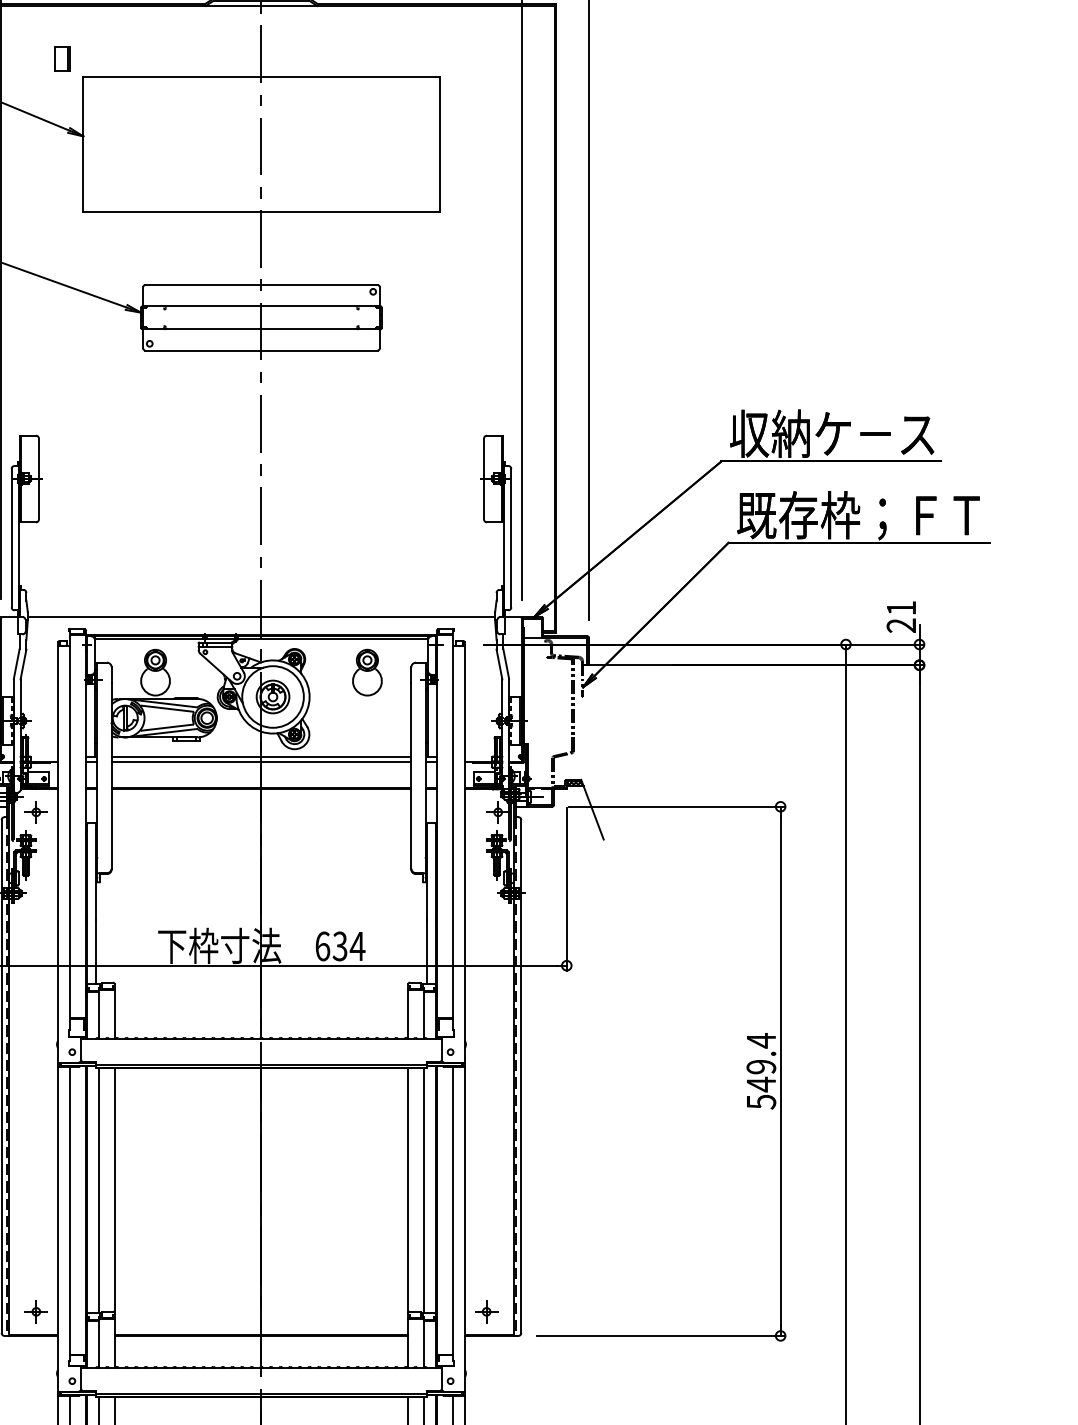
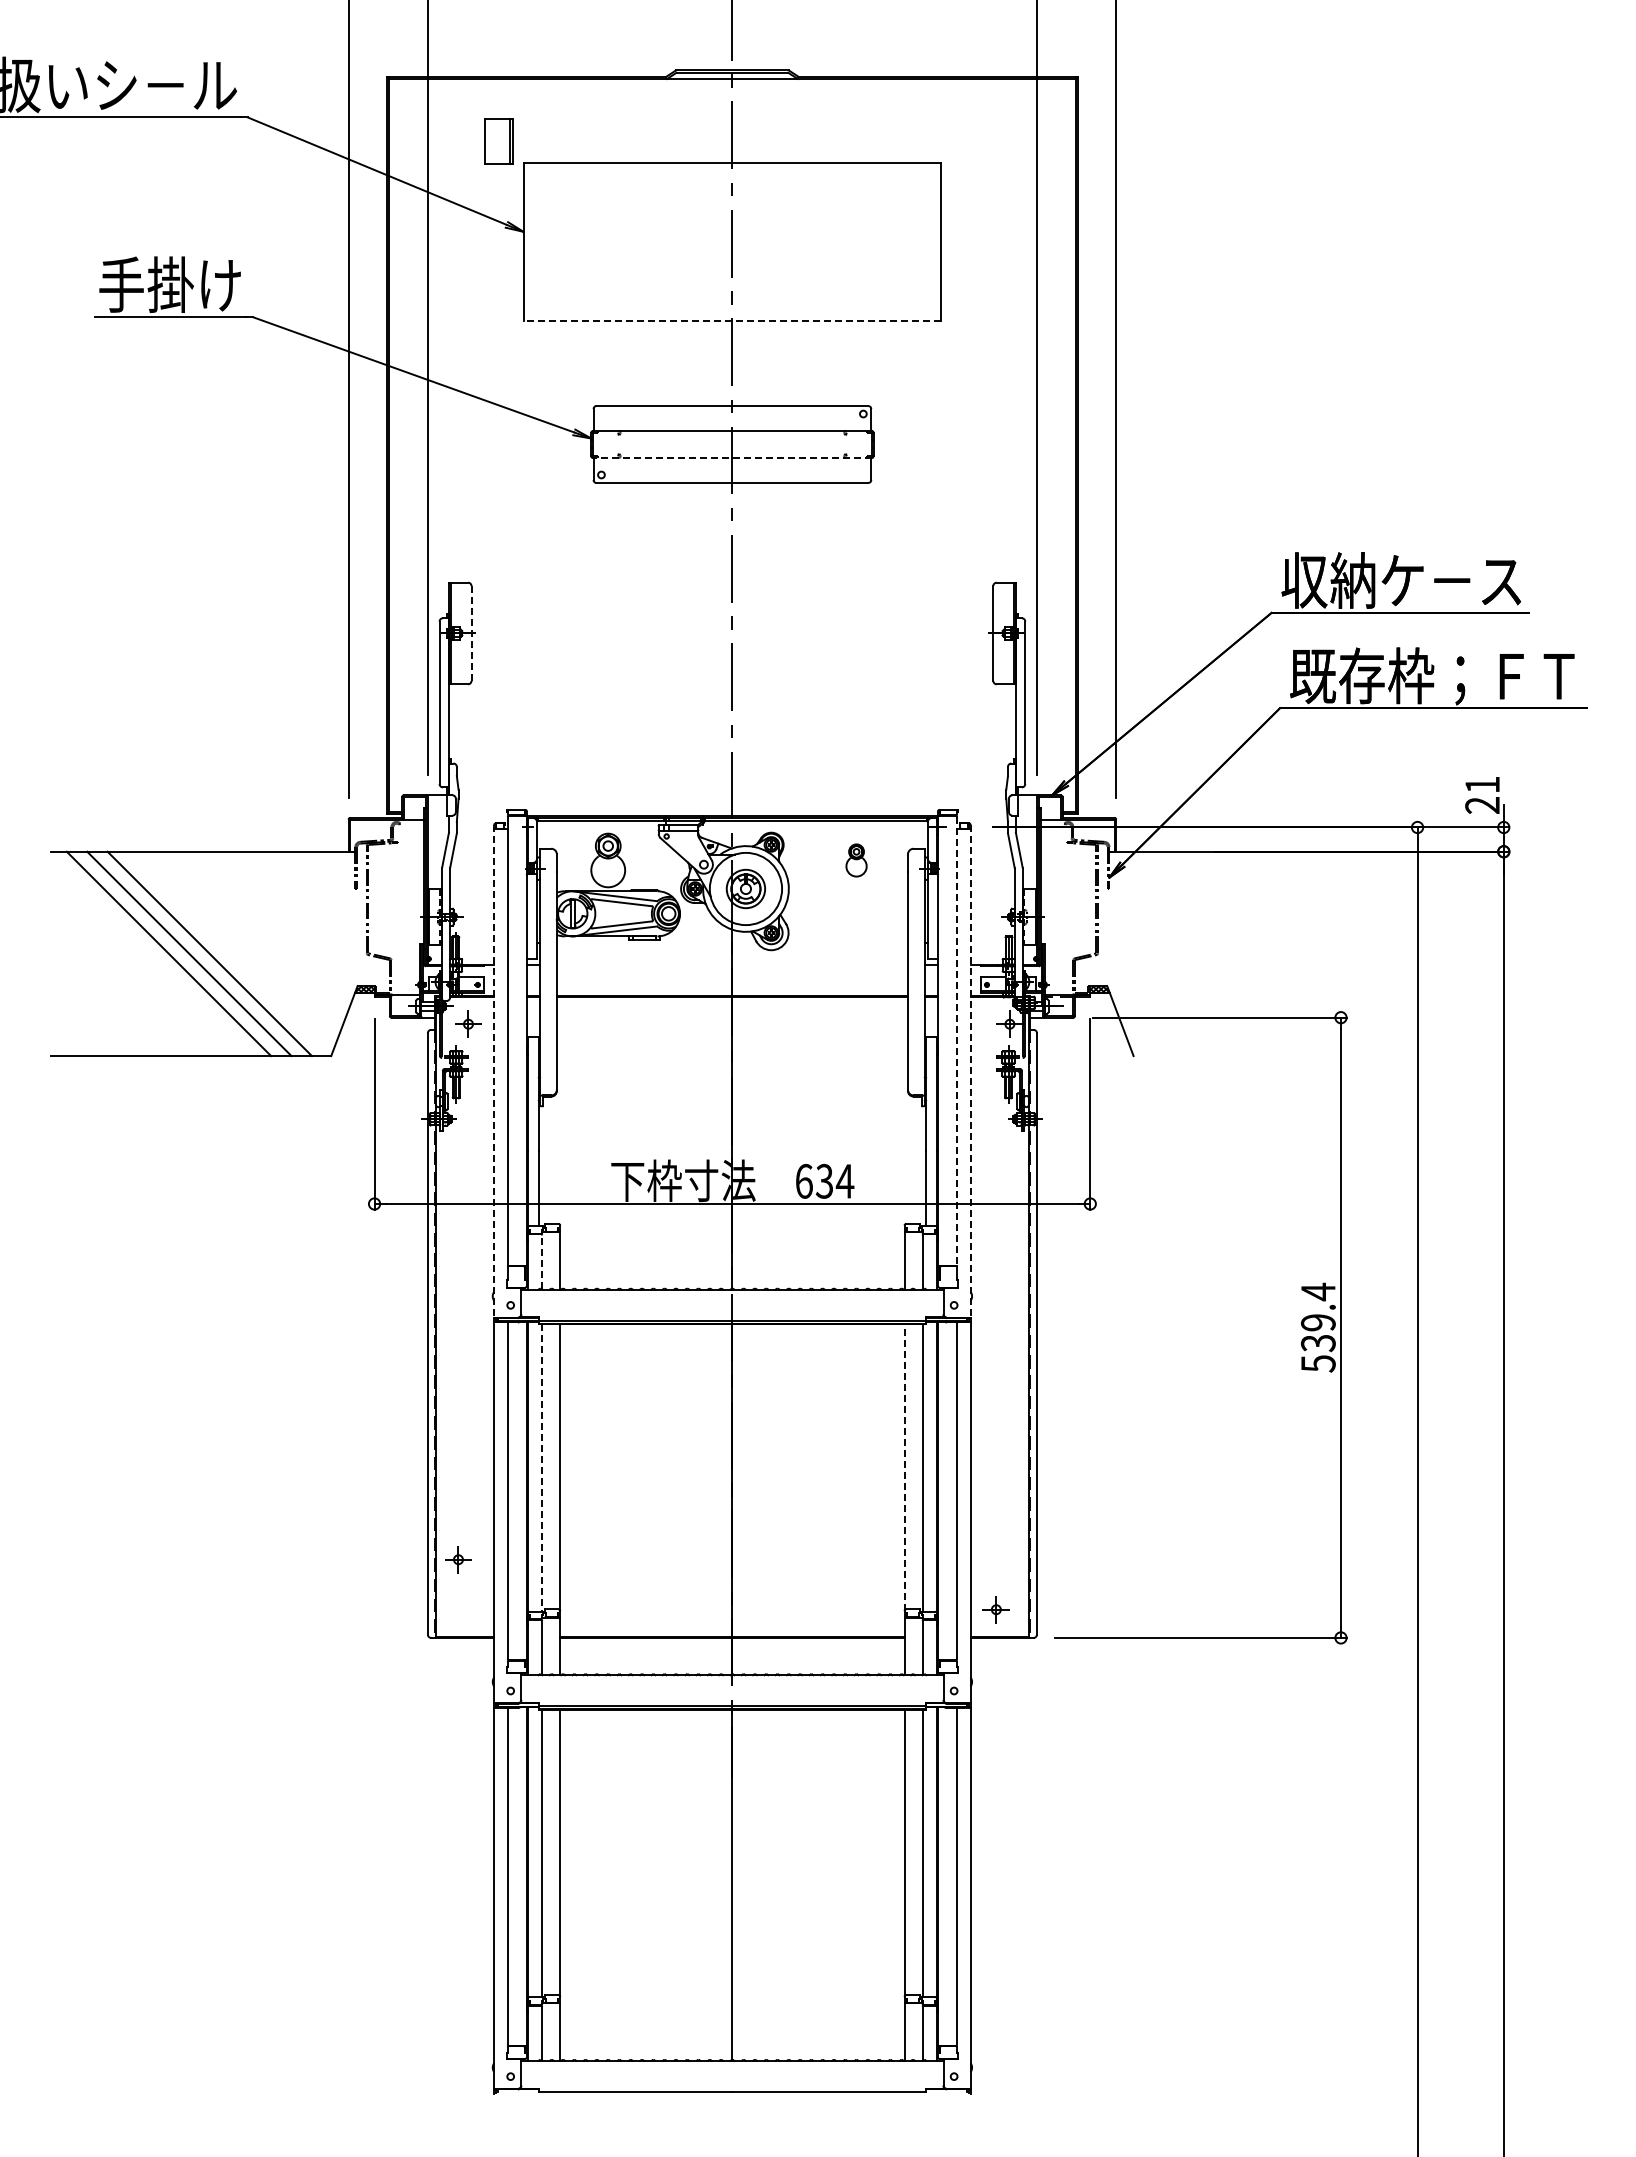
part: (61, 59) -> (498, 141), size x1.6
line: (261, 212) -> (732, 320), solid -> dashed
line: (260, 329) -> (731, 458), solid -> dashed
line: (38, 479) -> (471, 633), solid -> dashed
line: (261, 617) -> (732, 795), removed
part: (367, 672) -> (856, 860), size x0.6
line: (260, 756) -> (731, 958), removed
line: (260, 761) -> (731, 964), removed
line: (453, 827) -> (957, 1041), solid -> dashed
line: (58, 852) -> (494, 1071), solid -> dashed
line: (464, 852) -> (970, 1071), solid -> dashed
line: (99, 1014) -> (542, 1261), solid -> dashed
text: (761, 1084) -> (1318, 1343), 549.4 -> 539.4
line: (99, 1190) -> (542, 1467), solid -> dashed
line: (408, 1190) -> (904, 1467), solid -> dashed
part: (36, 1311) -> (458, 1559), moved

